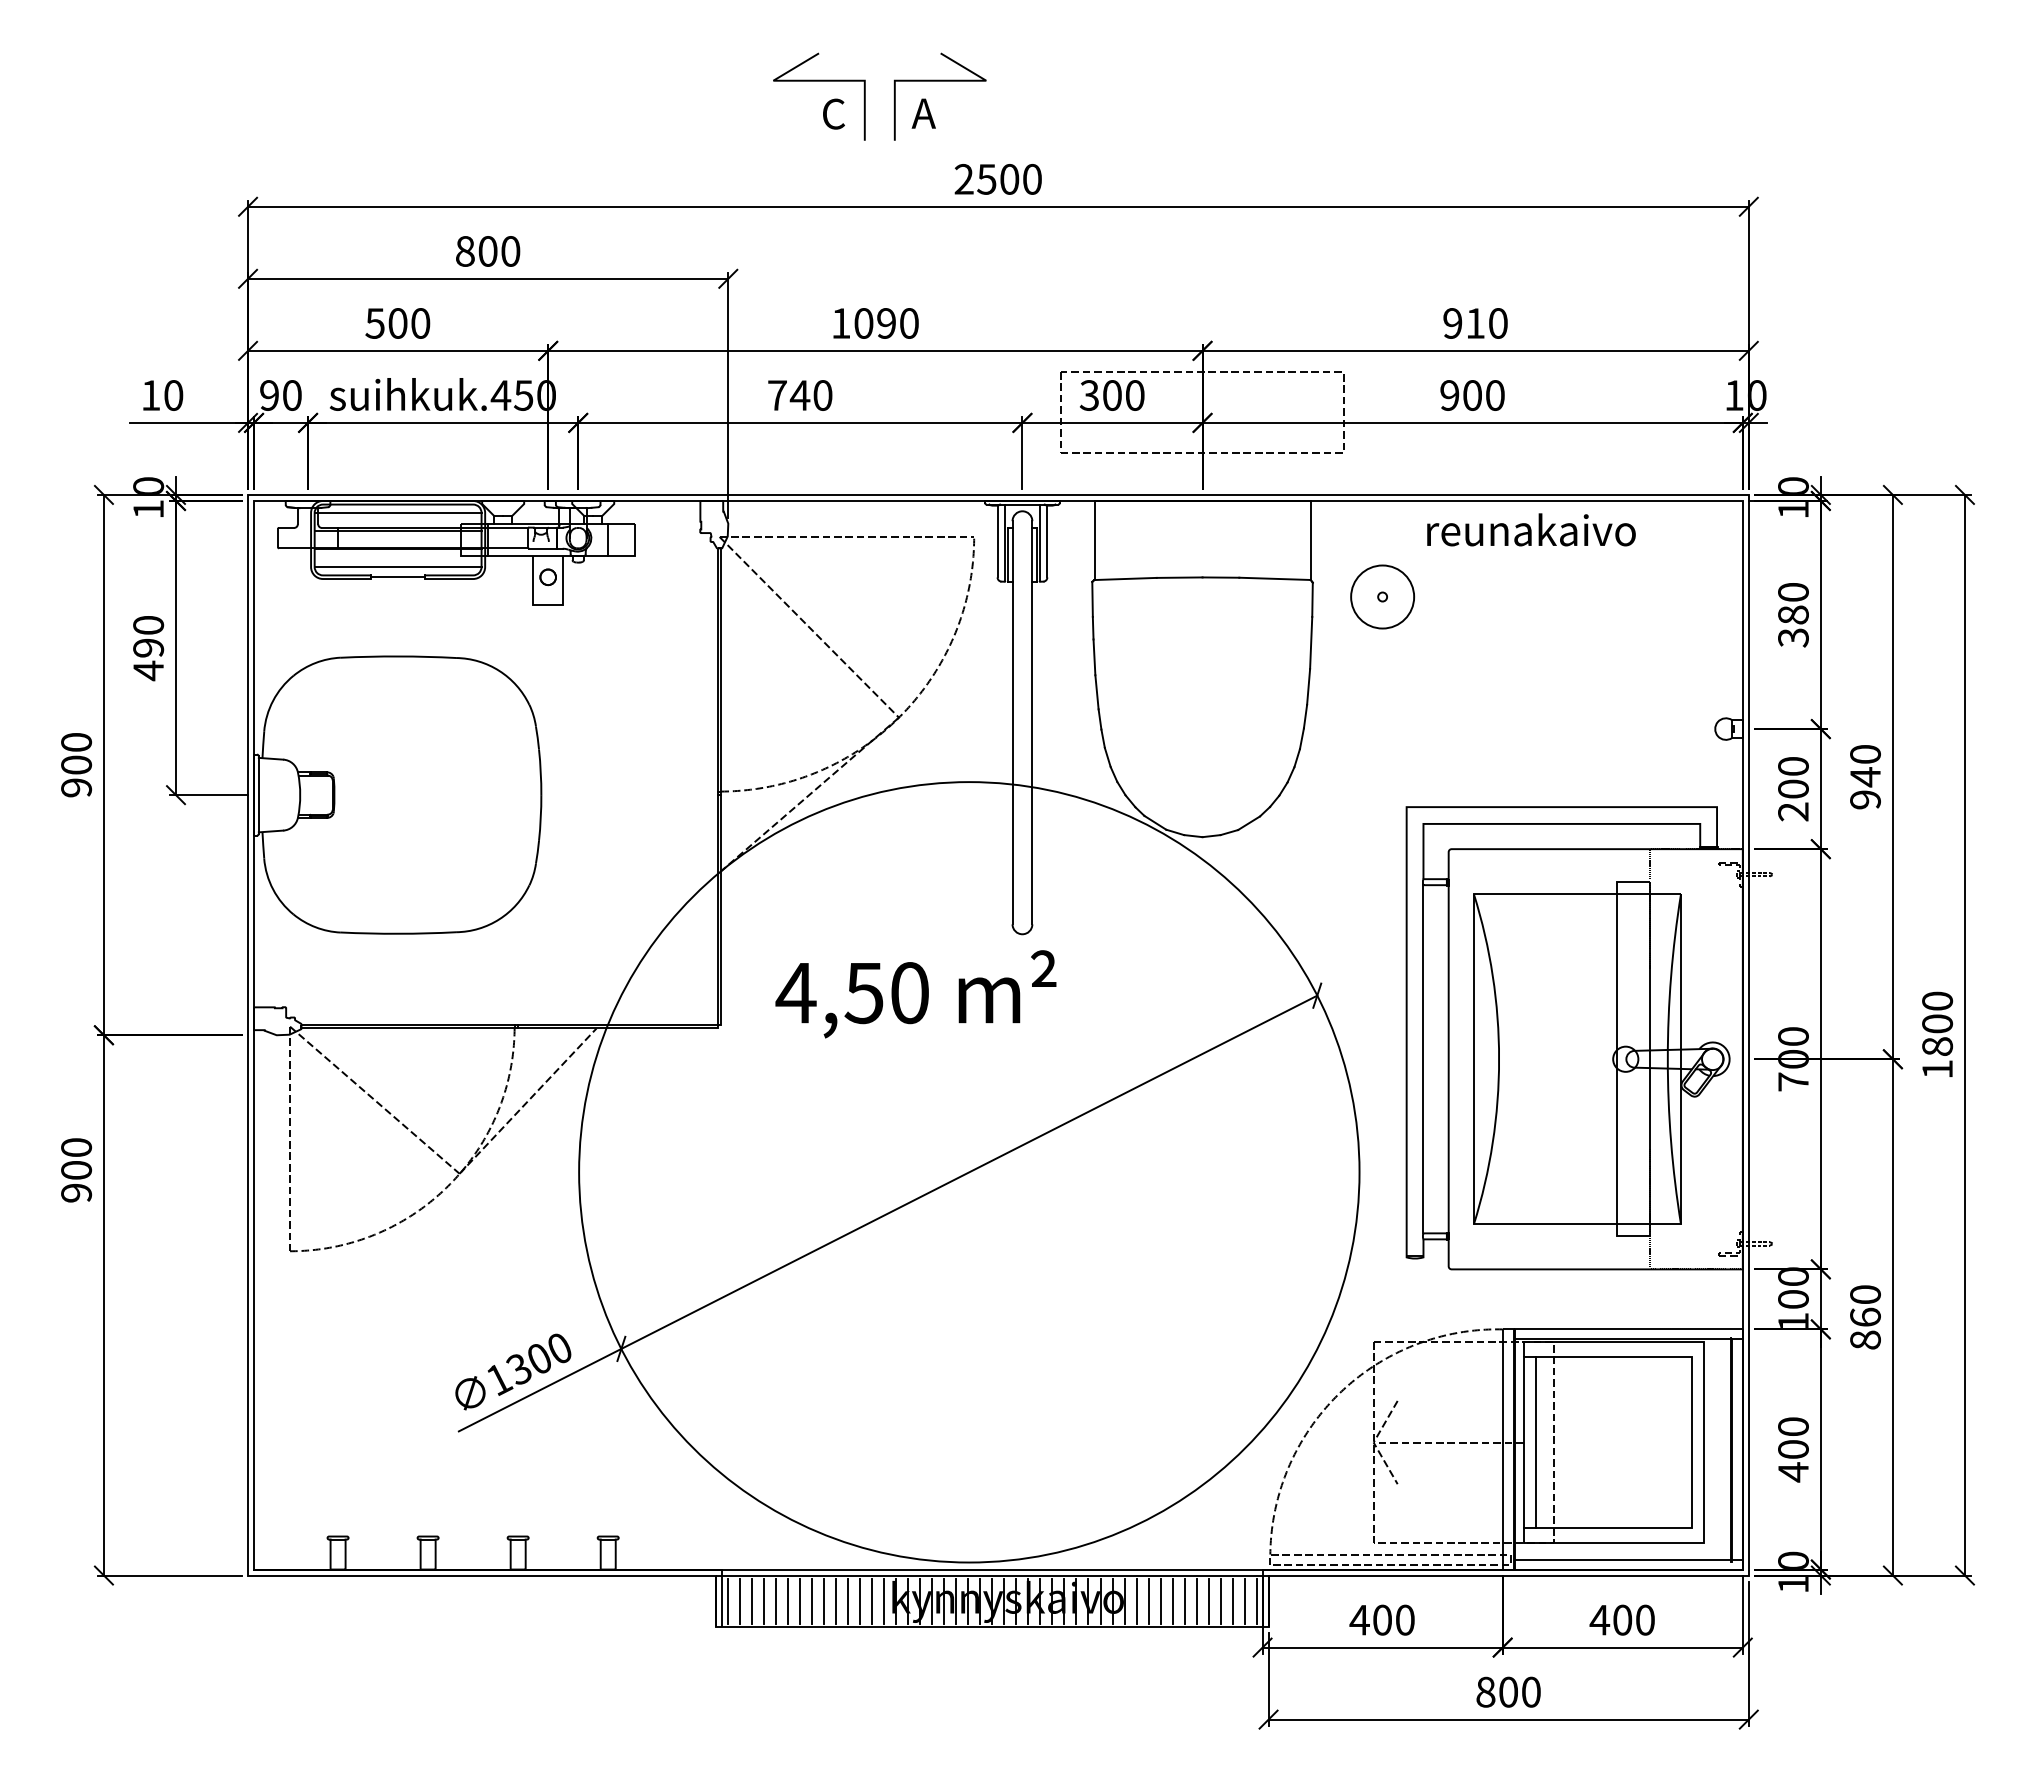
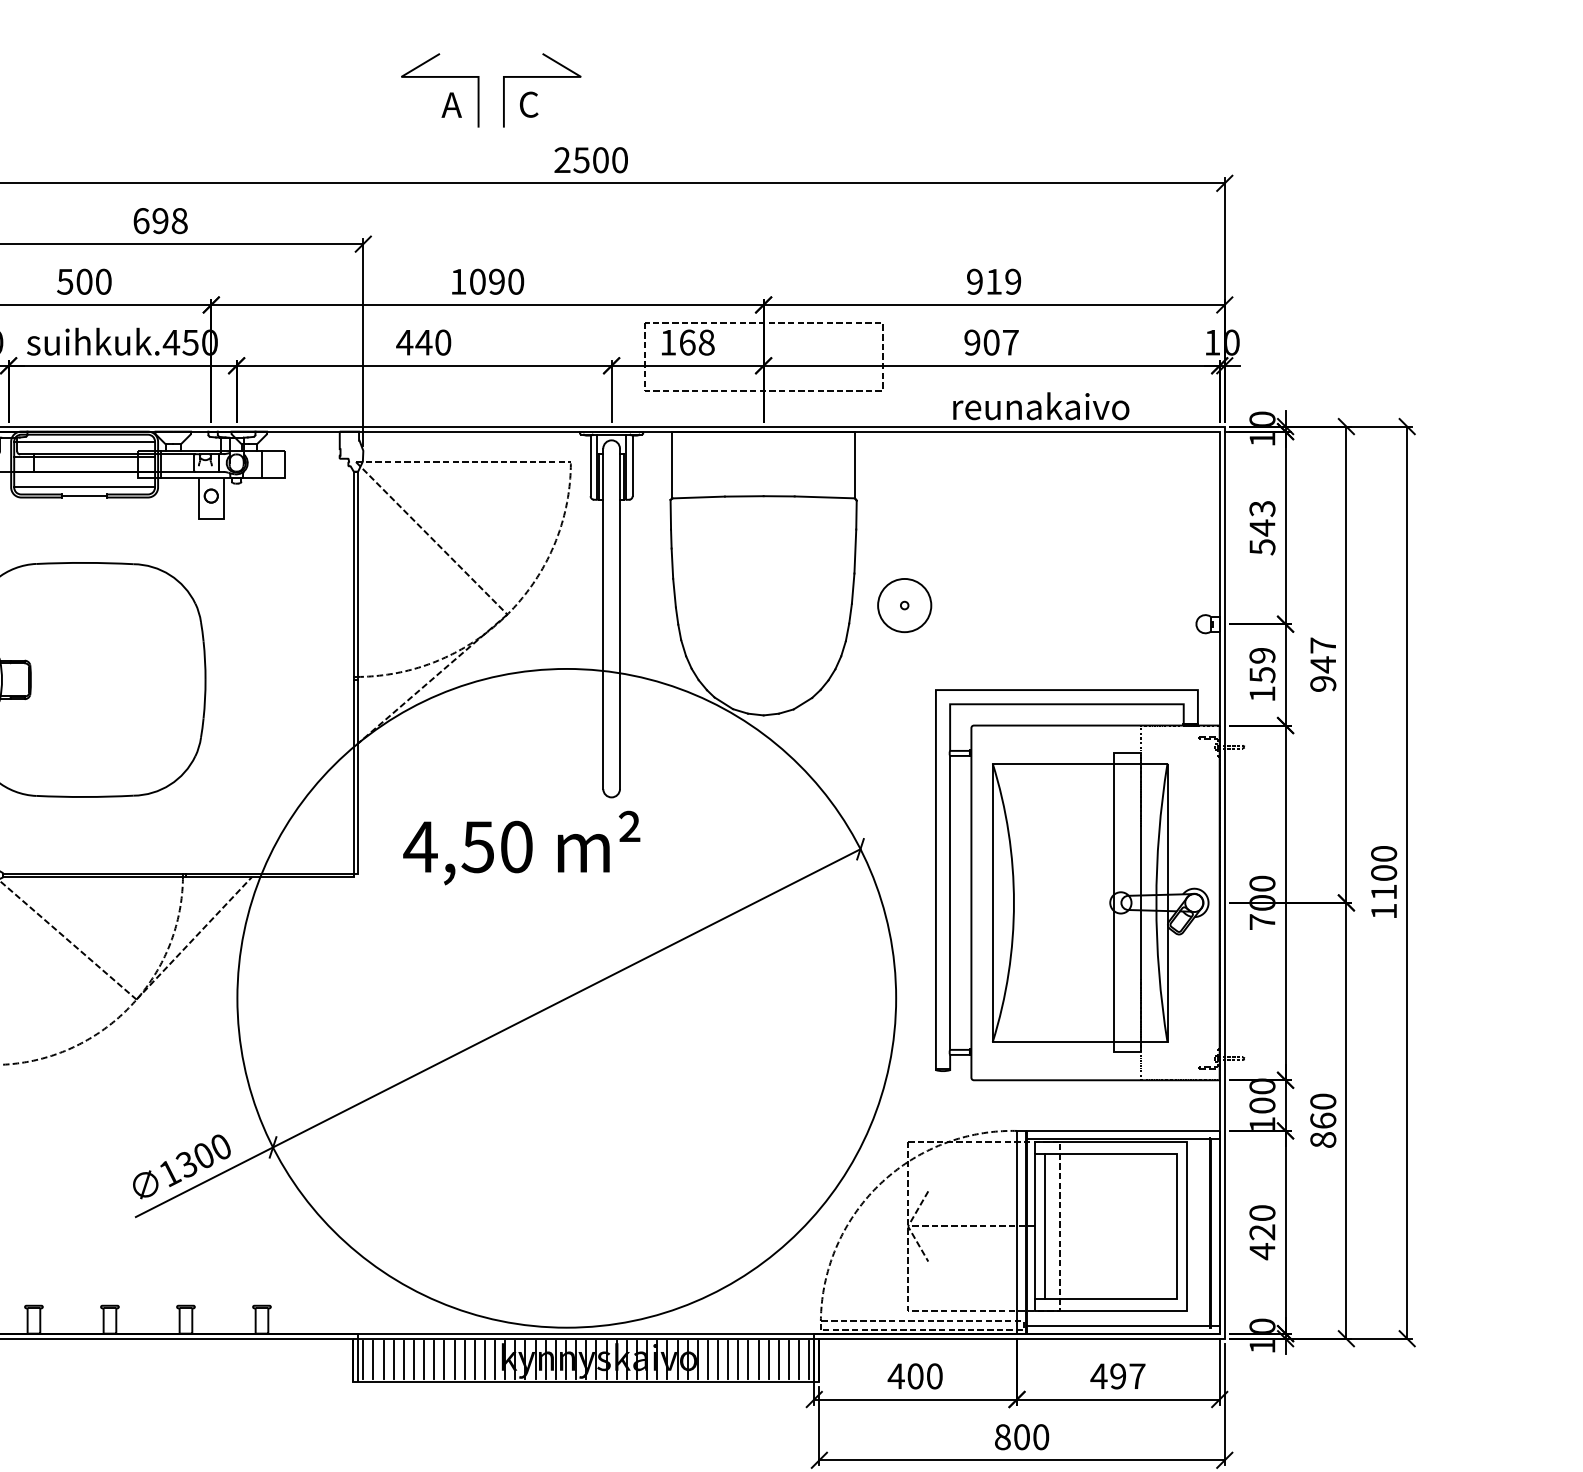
text: (833, 113) -> (452, 104), C -> A
text: (923, 113) -> (528, 104), A -> C
text: (488, 251) -> (160, 221), 800 -> 698
text: (1497, 323) -> (1012, 281), 910 -> 919
text: (777, 395) -> (404, 342), 740 -> 440
text: (1111, 395) -> (686, 342), 300 -> 168
text: (1495, 395) -> (1010, 342), 900 -> 907
text: (1531, 529) -> (1041, 405), moved
part: (1382, 596) -> (904, 605), moved
text: (1793, 615) -> (1262, 528), 380 -> 543
text: (1865, 754) -> (1323, 645), 940 -> 947
text: (1793, 789) -> (1262, 675), 200 -> 159
text: (1937, 1046) -> (1384, 892), 1800 -> 1100
text: (1793, 1449) -> (1262, 1232), 400 -> 420
text: (1633, 1619) -> (1127, 1375), 400 -> 497

